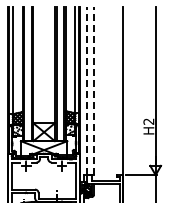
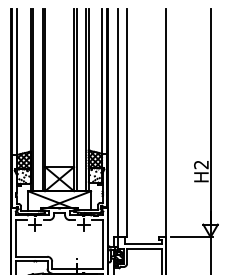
line: (87, 90) -> (118, 122), dashed -> solid
line: (94, 90) -> (127, 122), dashed -> solid

